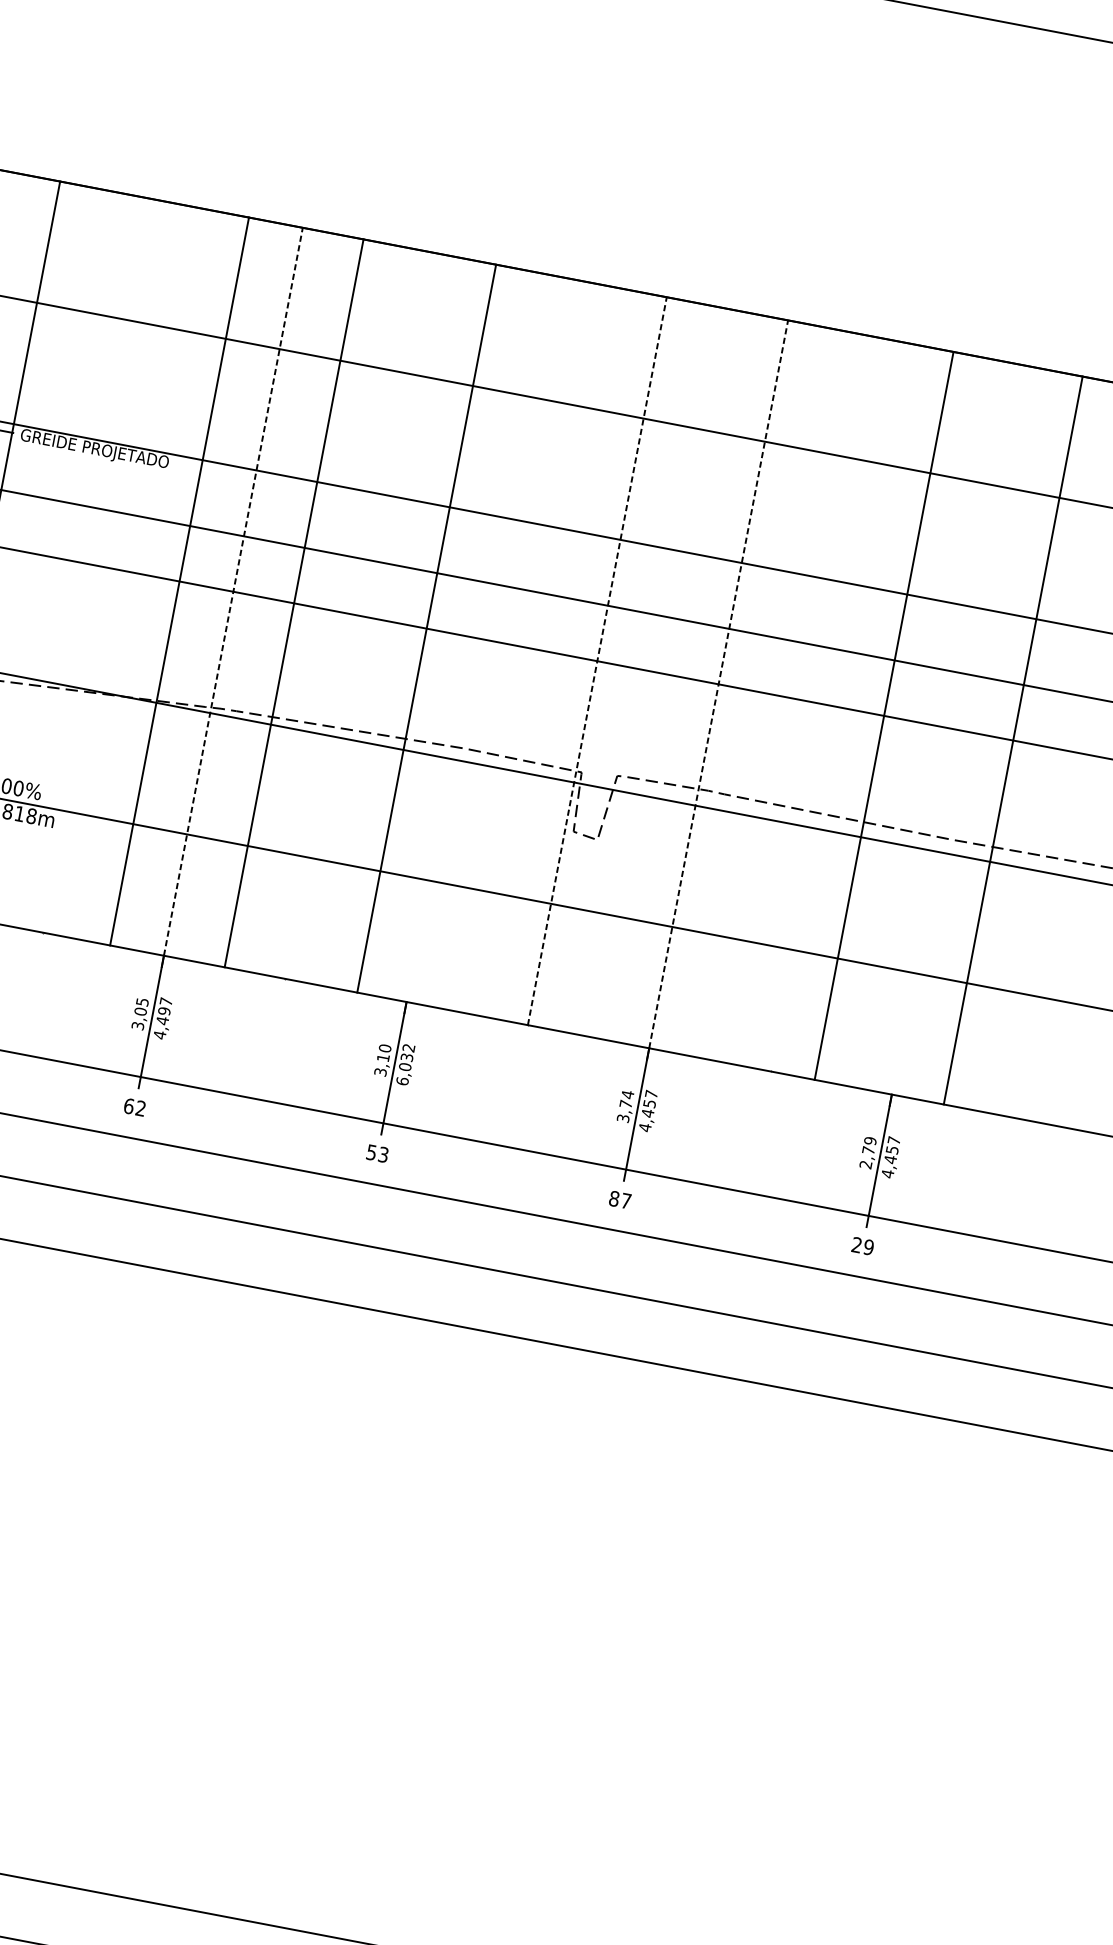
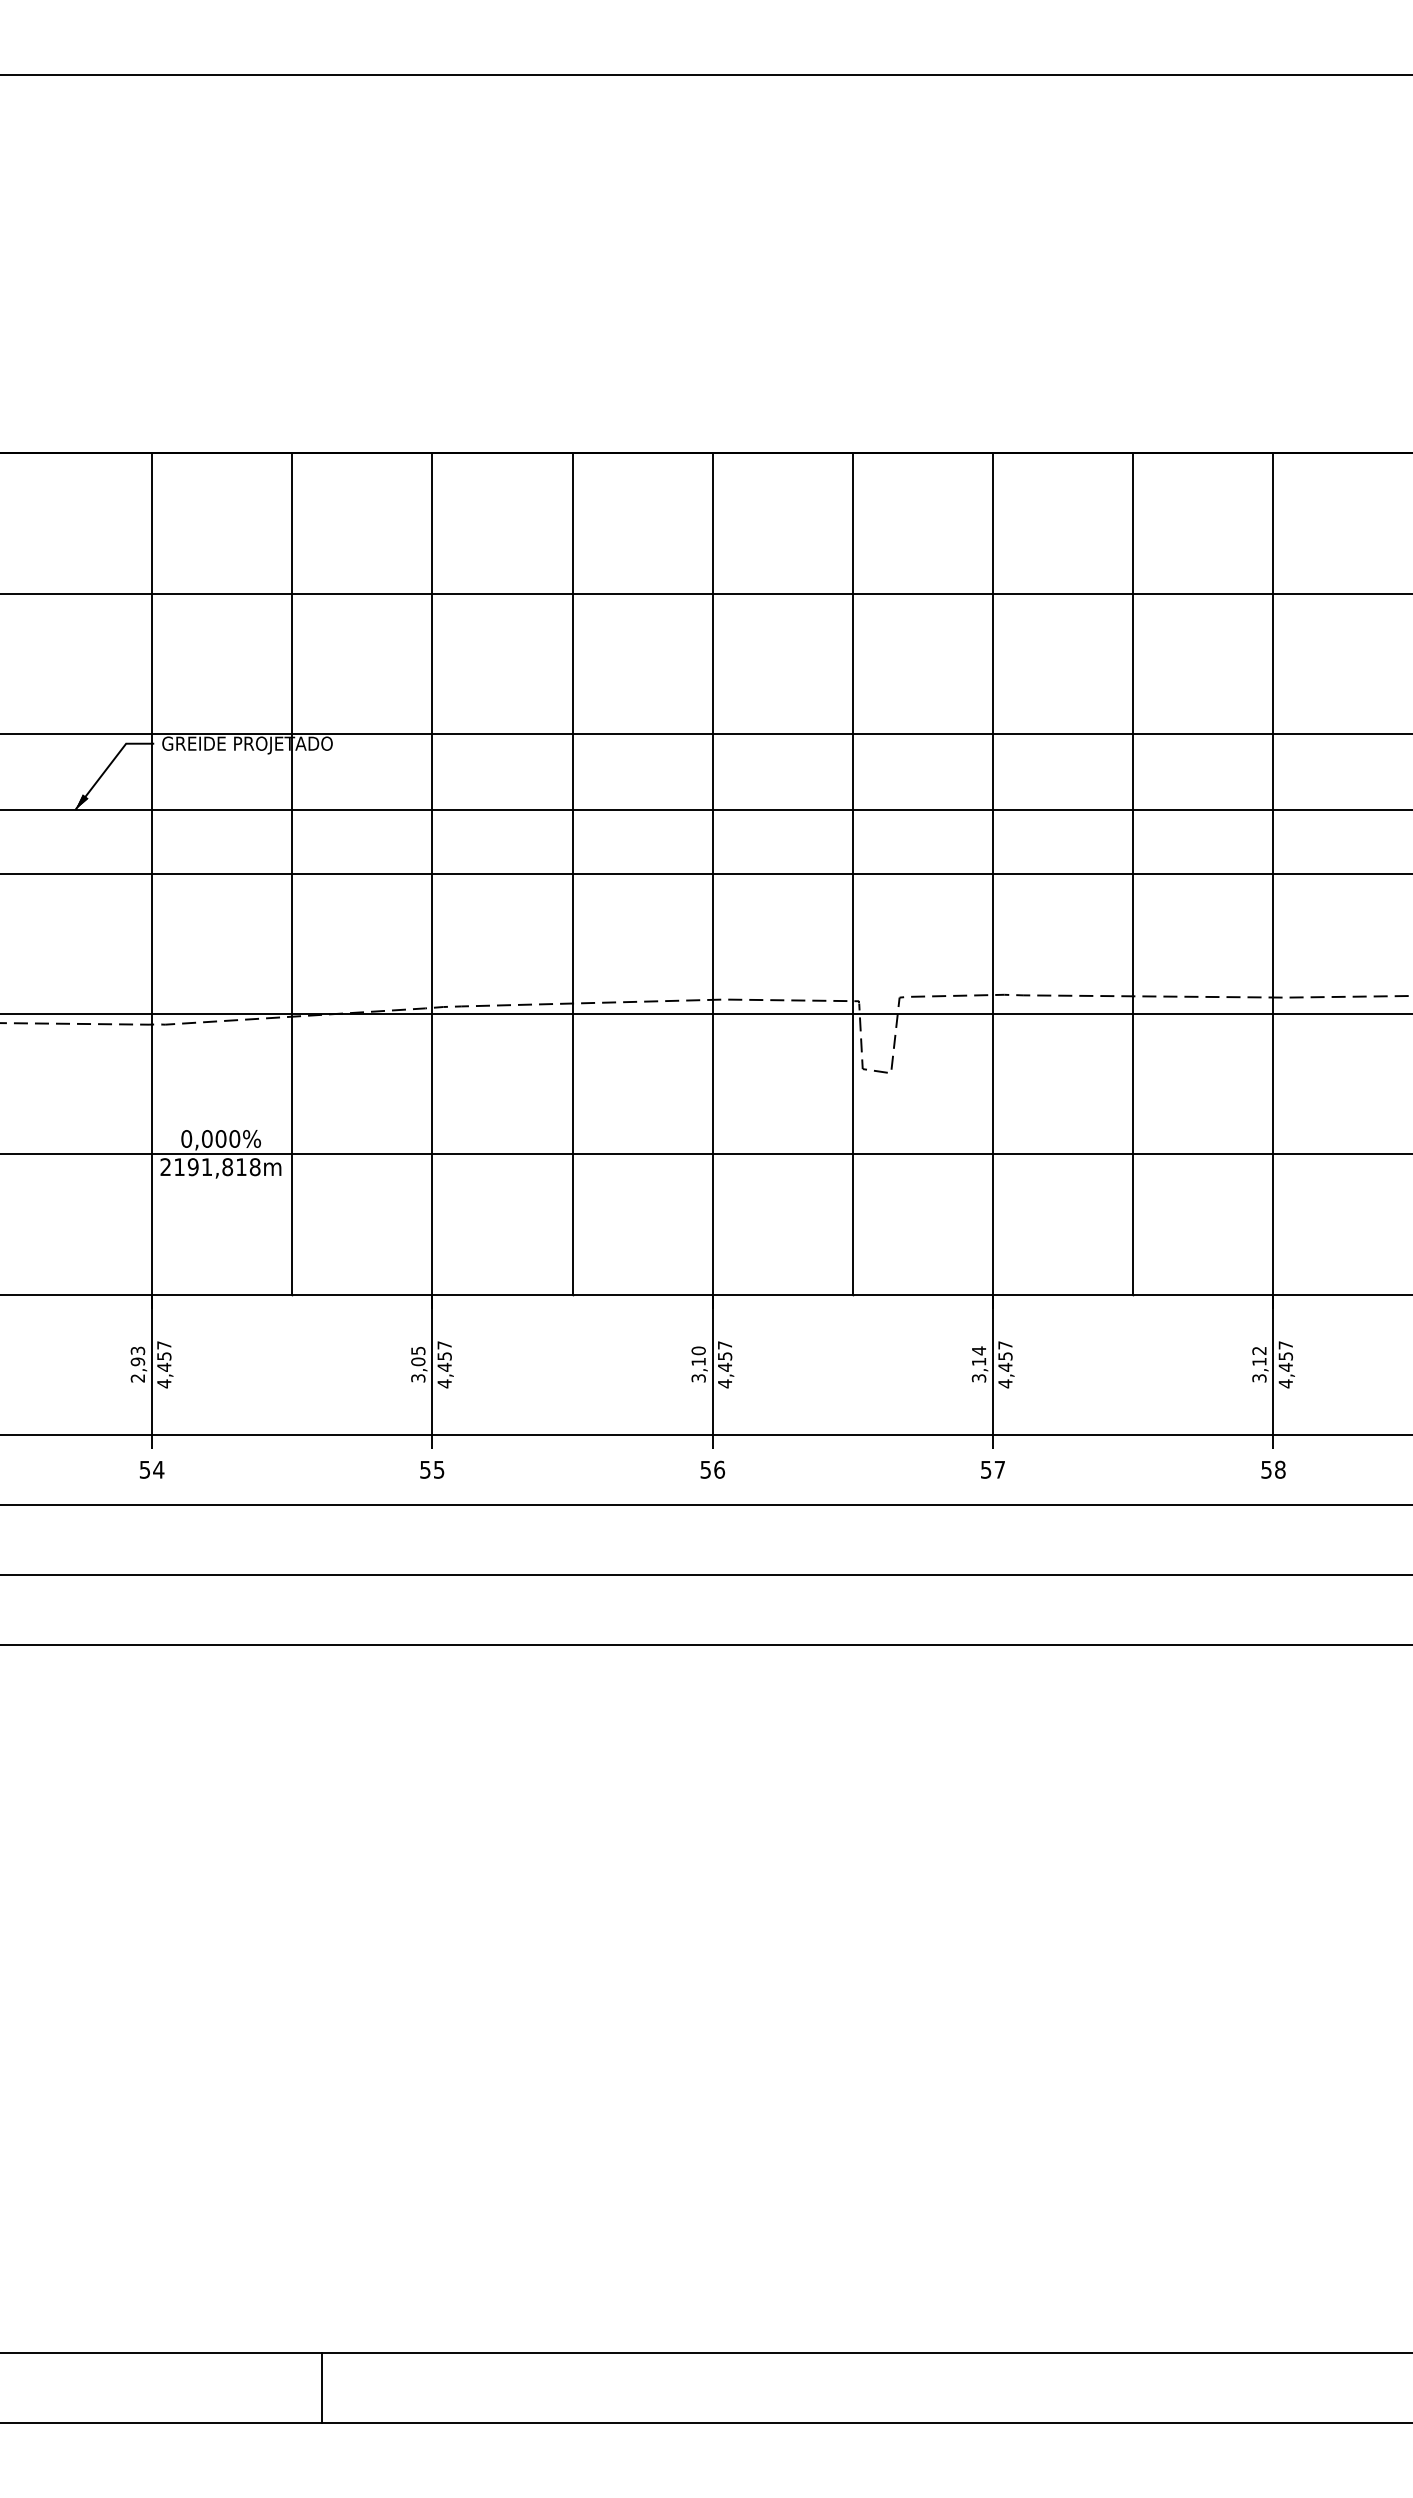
line: (179, 581) -> (292, 873), moved
line: (233, 591) -> (432, 873), dashed -> solid
line: (294, 602) -> (572, 873), moved
line: (426, 628) -> (712, 873), moved
line: (597, 660) -> (852, 873), dashed -> solid
line: (719, 684) -> (993, 873), dashed -> solid
line: (884, 715) -> (1133, 873), moved
line: (1013, 740) -> (1273, 873), moved
text: (164, 1011) -> (444, 1356), 4,497 -> 4,457
text: (405, 1064) -> (724, 1364), 6,032 -> 4,457
text: (626, 1104) -> (979, 1361), 3,74 -> 3,14
text: (135, 1107) -> (432, 1469), 62 -> 55
text: (868, 1152) -> (1259, 1364), 2,79 -> 3,12
text: (383, 1154) -> (719, 1469), 53 -> 56
text: (613, 1198) -> (985, 1469), 87 -> 57
text: (863, 1246) -> (1273, 1469), 29 -> 58

